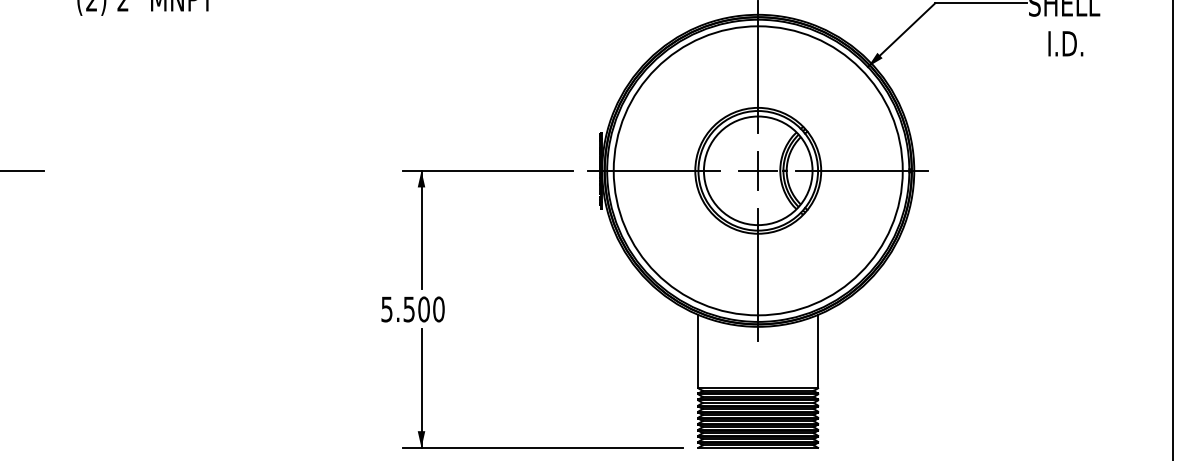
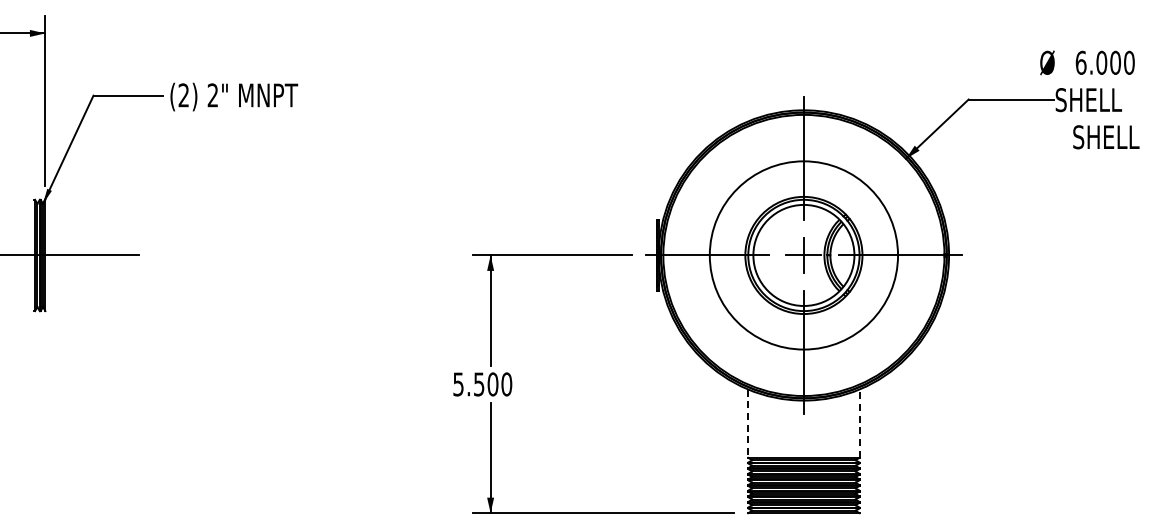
text: (1083, 44) -> (1106, 137), I.D. -> SHELL
circle: (757, 170) -> (803, 255), size x0.7
line: (817, 351) -> (859, 423), solid -> dashed
line: (698, 352) -> (748, 424), solid -> dashed

